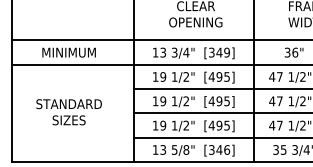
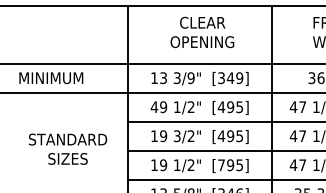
text: (186, 52) -> (191, 77), 3/4" -> 3/9"
text: (155, 76) -> (154, 106), 19 -> 49
text: (174, 101) -> (177, 136), 1/2" -> 3/2"
text: (68, 112) -> (67, 149), moved
text: (211, 125) -> (221, 165), [495] -> [795]

